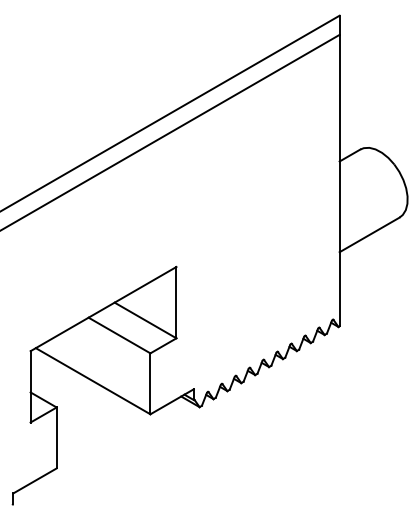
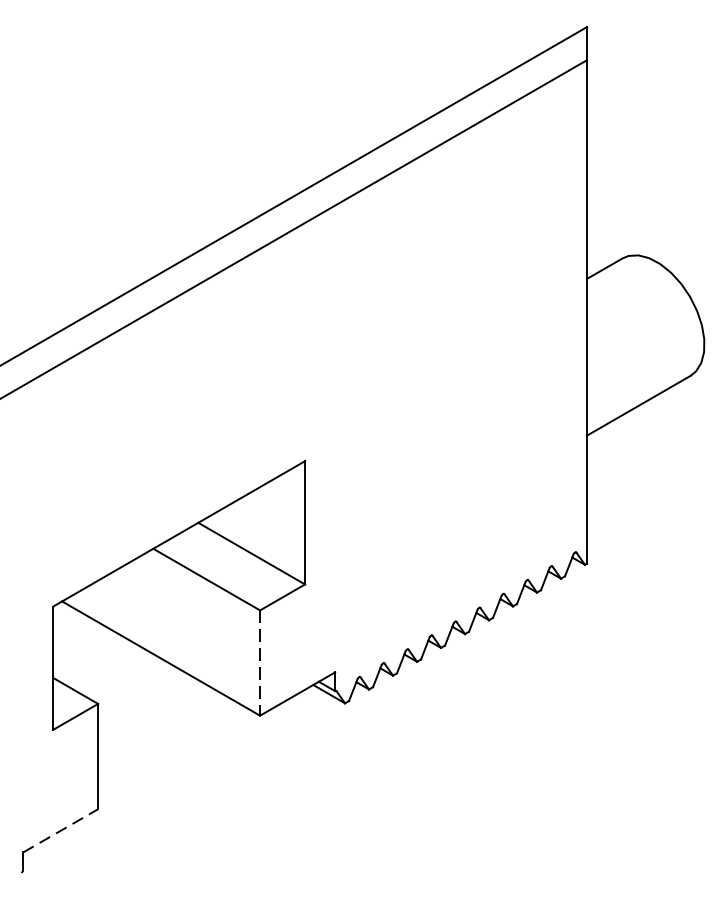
line: (150, 384) -> (260, 664), solid -> dashed
line: (35, 480) -> (61, 830), solid -> dashed

